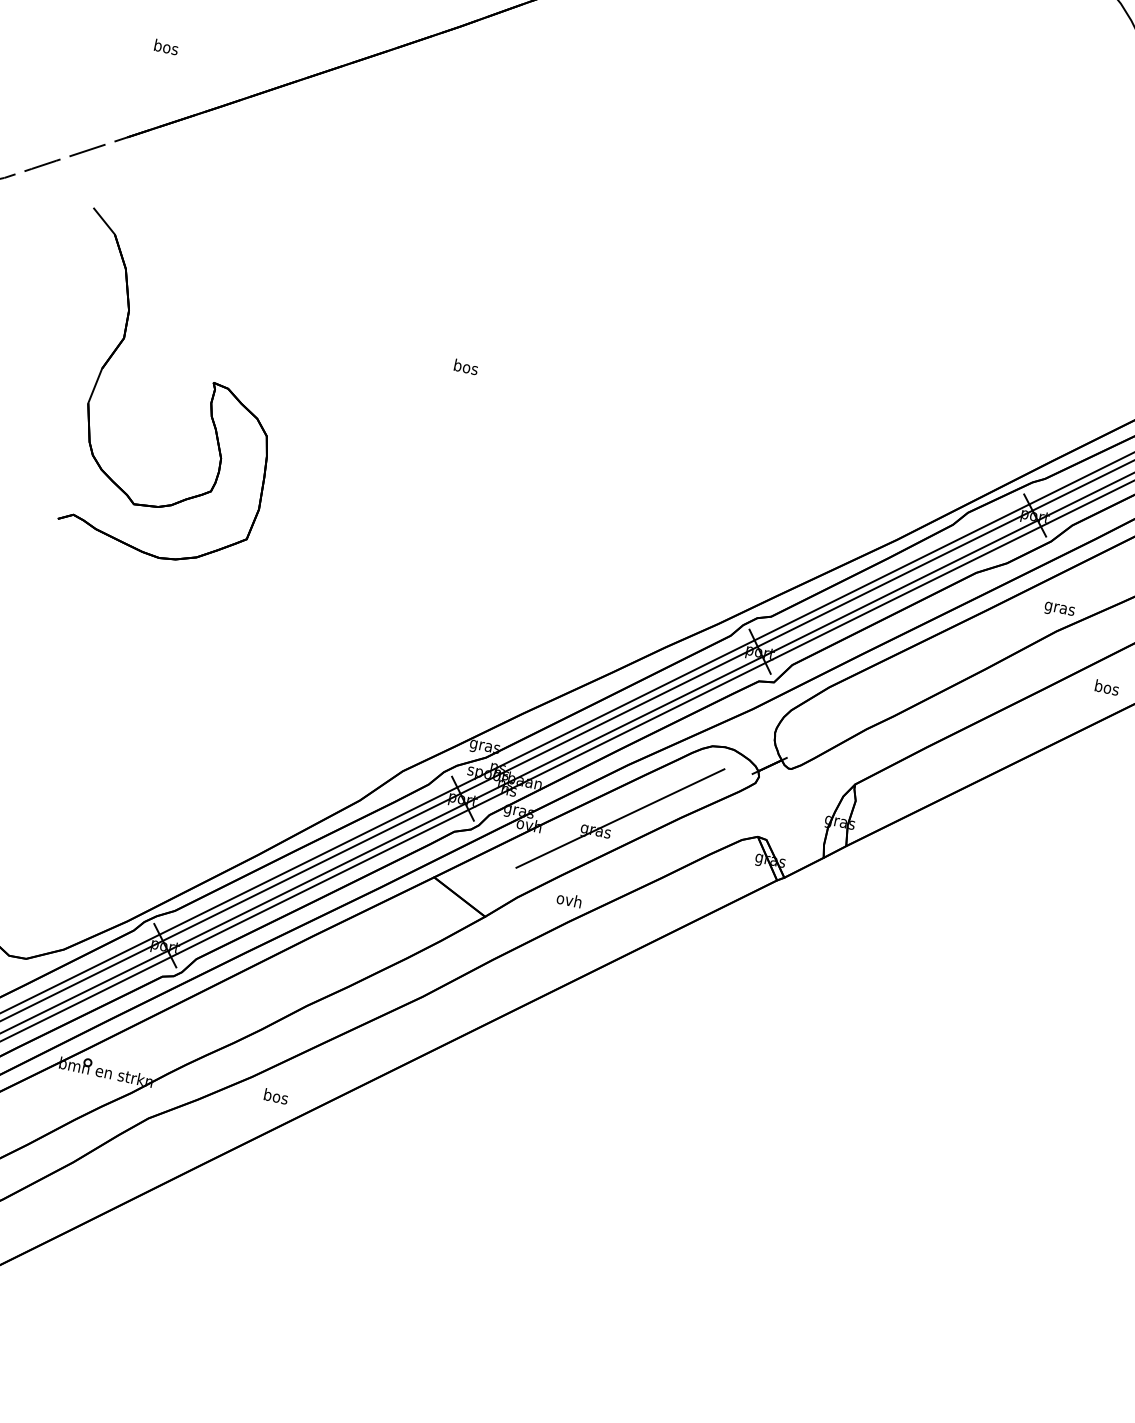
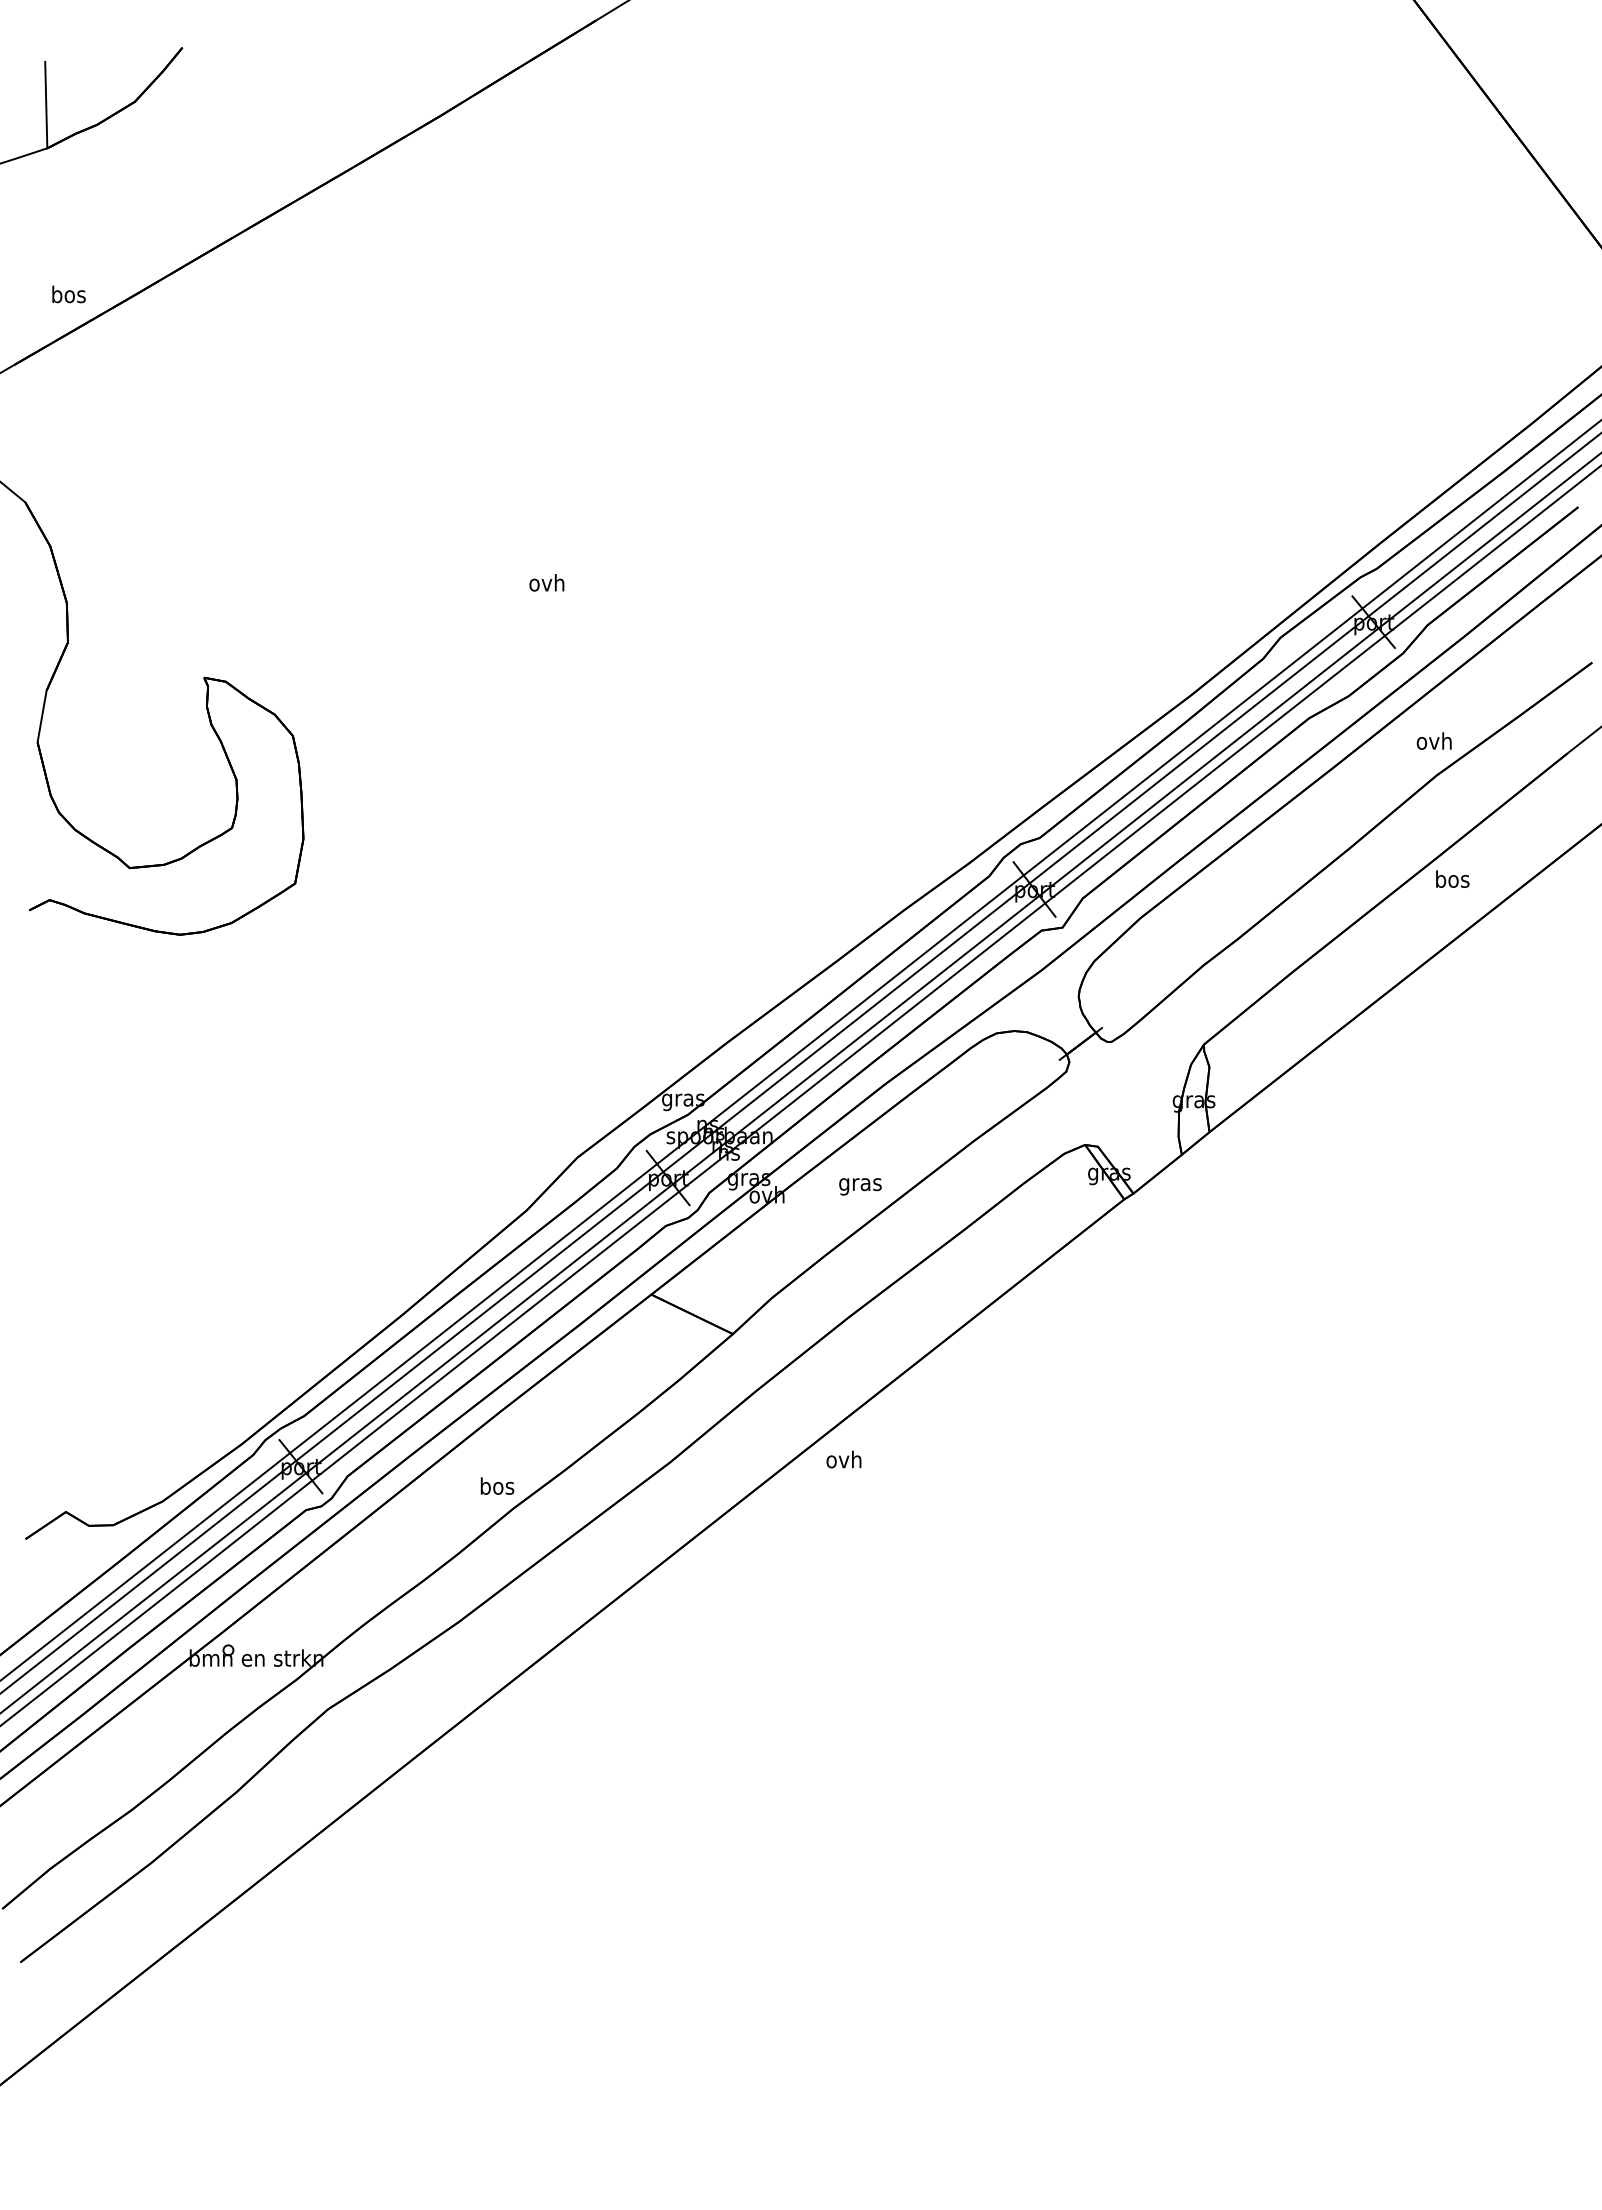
text: (166, 47) -> (68, 294), moved
text: (465, 366) -> (546, 582), bos -> ovh
text: (1059, 608) -> (1434, 743), gras -> ovh
text: (1107, 687) -> (1452, 878), moved
line: (620, 818) -> (890, 1159), removed
text: (569, 899) -> (843, 1459), moved
text: (276, 1096) -> (497, 1485), moved

